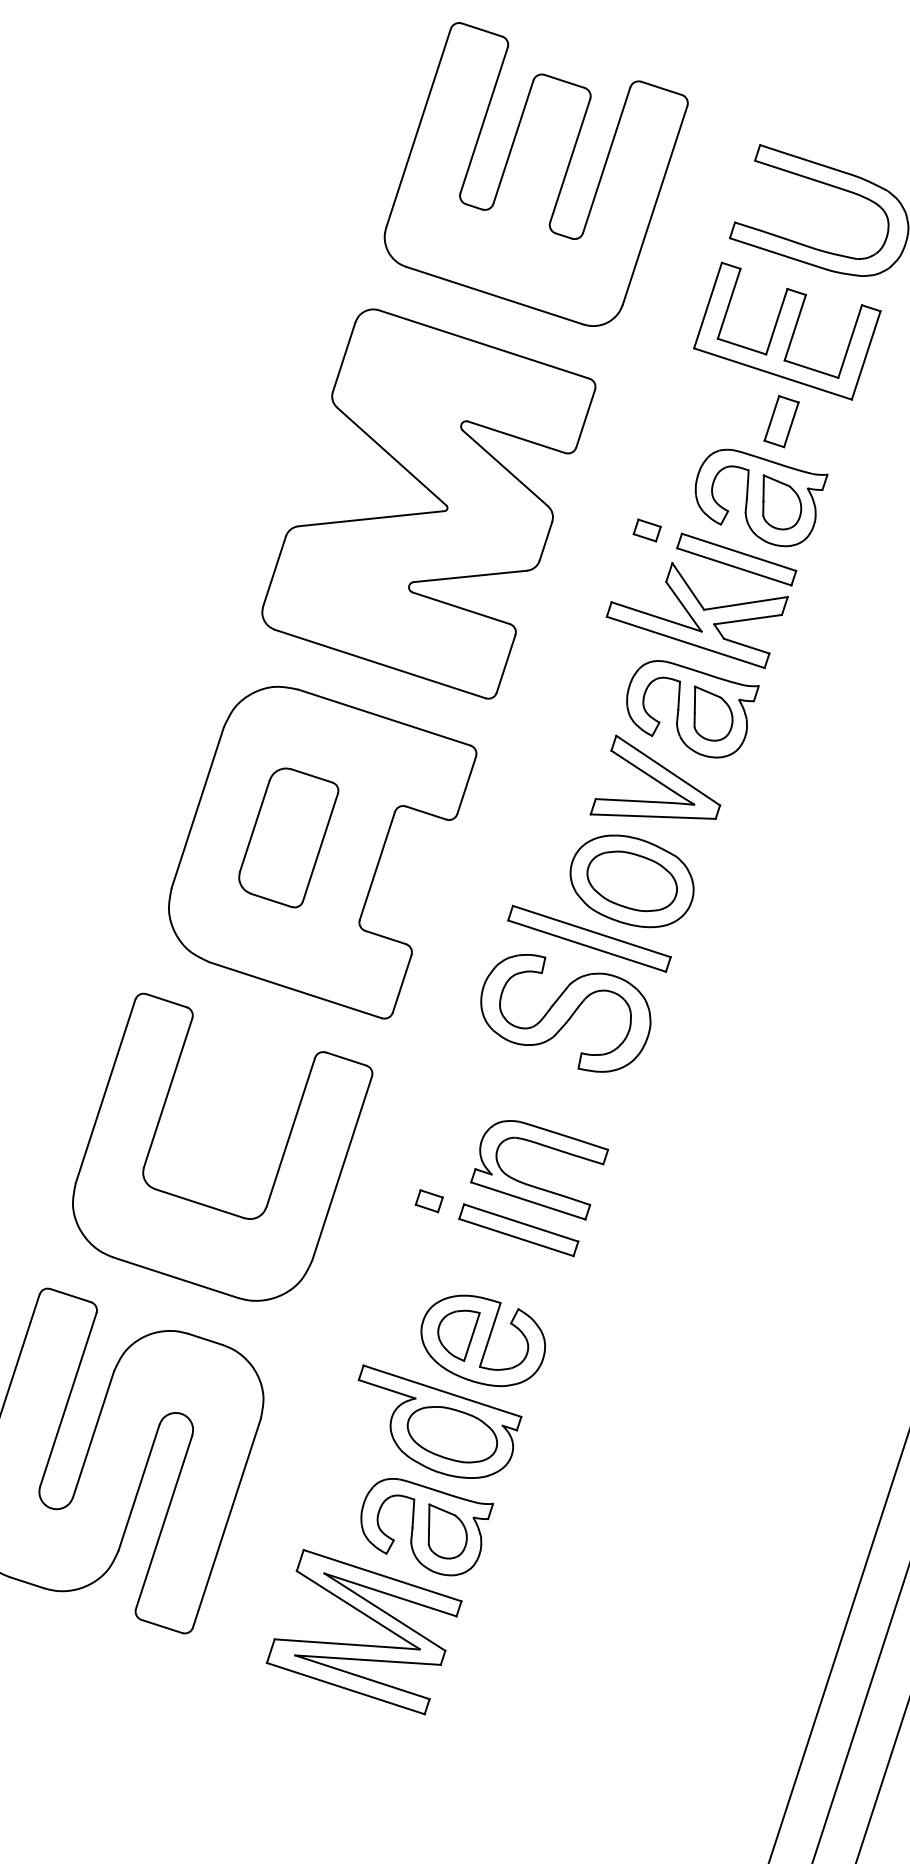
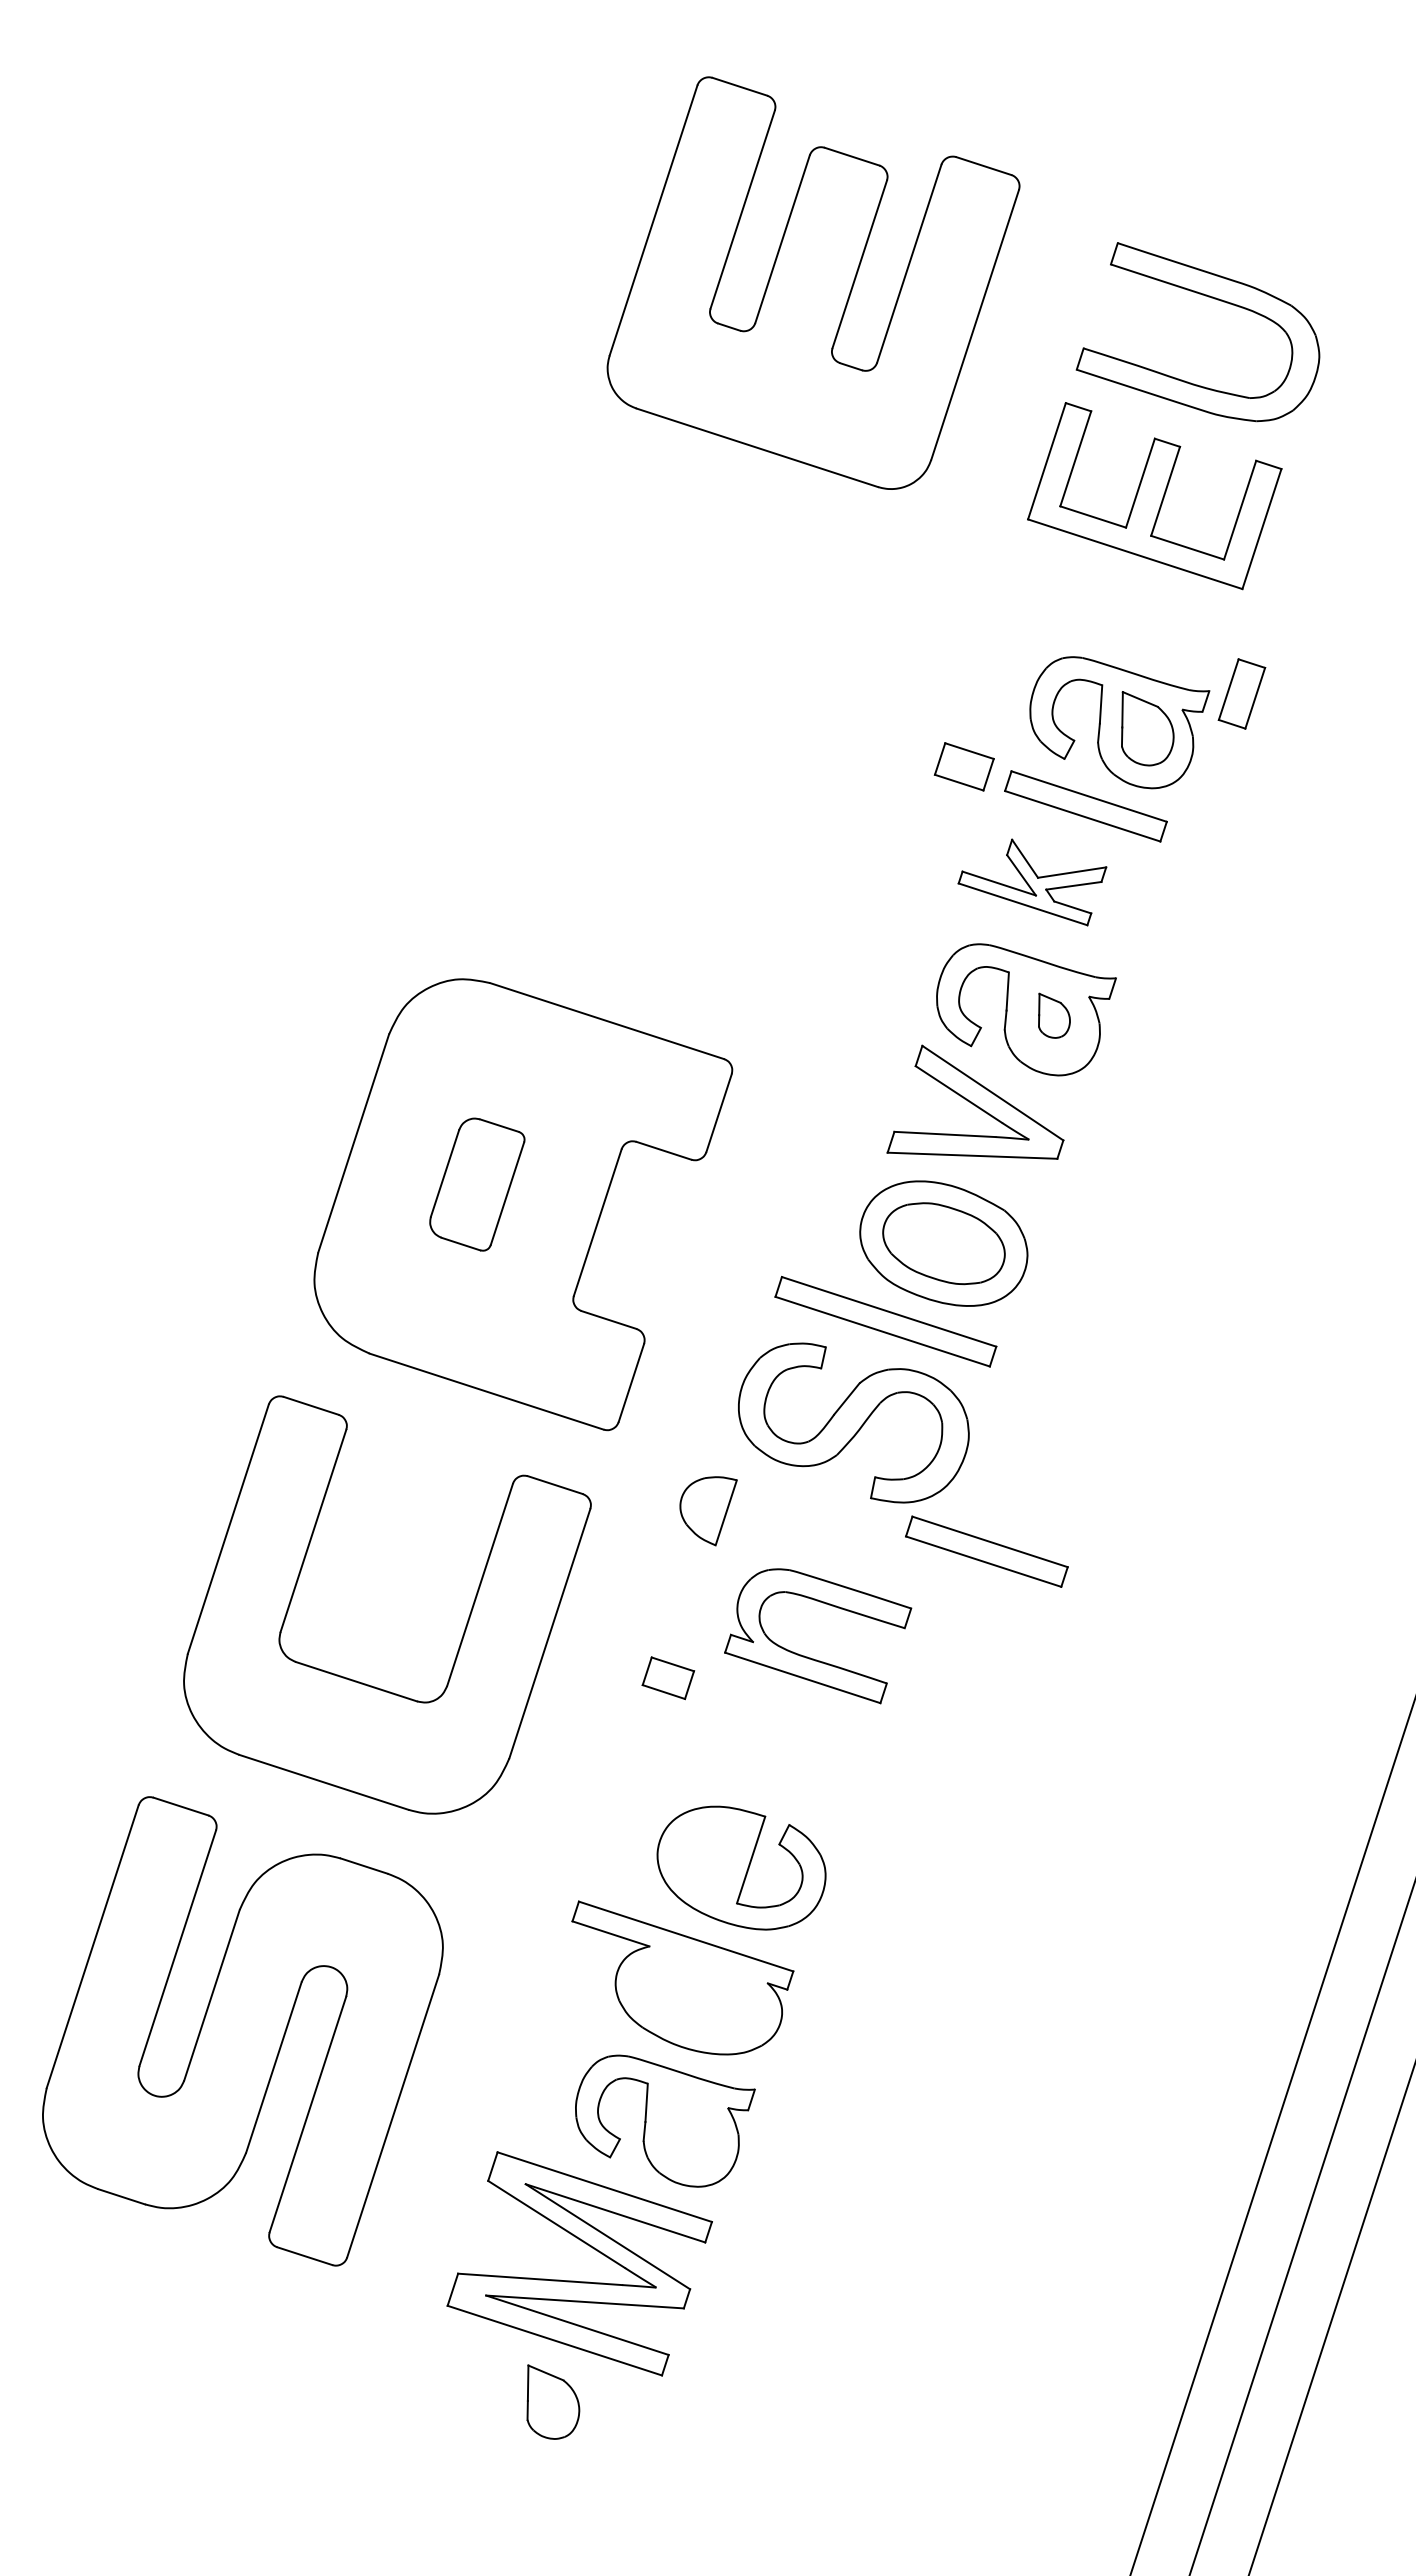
part: (781, 421) -> (1241, 693), moved
part: (428, 511) -> (667, 741), removed
part: (647, 530) -> (964, 766), size x1.6
part: (697, 615) -> (1032, 882), size x0.6
part: (713, 713) -> (1054, 1015), size x0.6
part: (288, 837) -> (477, 1184), size x0.7
part: (428, 1201) -> (667, 1678), size x1.4
part: (518, 1230) -> (986, 1551), moved
part: (458, 1336) -> (708, 1511), moved
part: (452, 1434) -> (699, 1995), removed
part: (447, 1531) -> (553, 2401), moved

